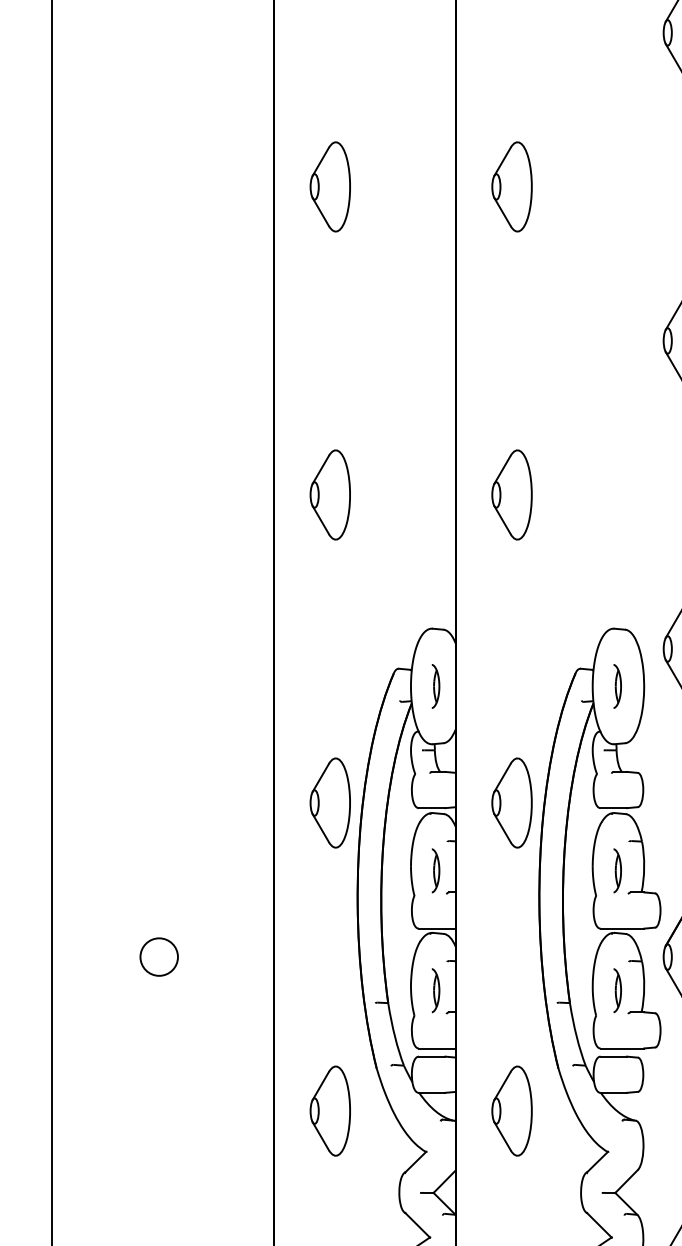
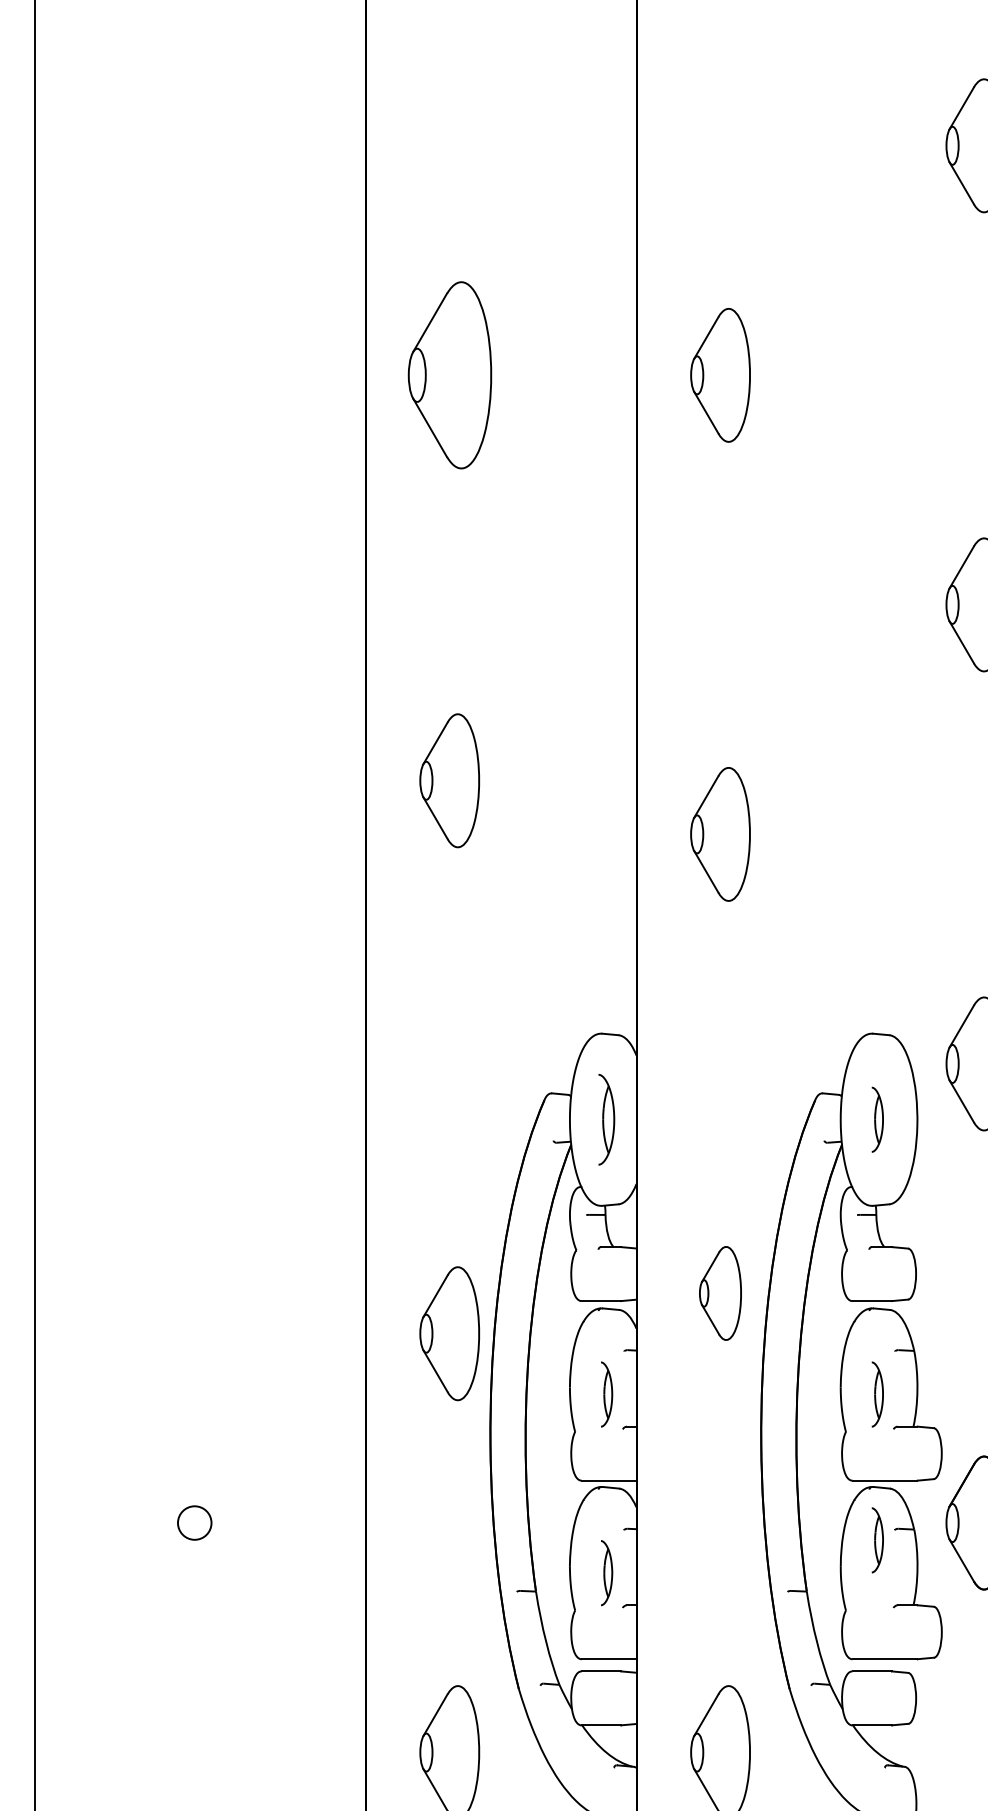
part: (329, 186) -> (448, 374), size x1.4
part: (329, 494) -> (448, 780), moved
part: (435, 686) -> (606, 1119), size x1.4
part: (329, 802) -> (448, 1332), moved
part: (511, 802) -> (719, 1292), size x0.7
circle: (158, 956) -> (193, 1522), size x0.6
part: (617, 990) -> (877, 1540), moved

